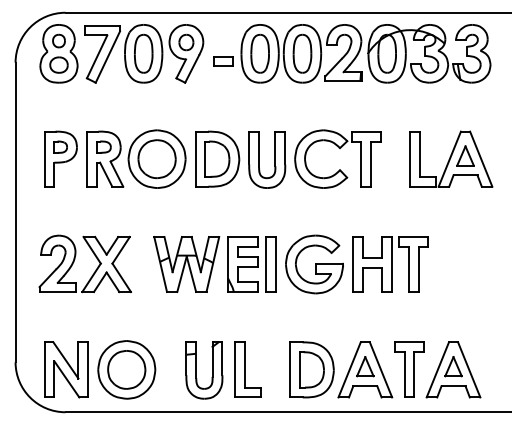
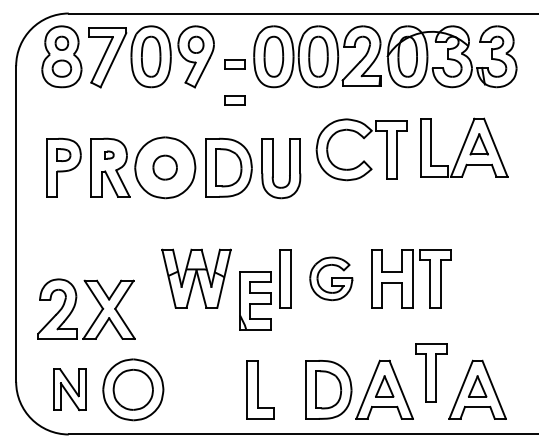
part: (222, 95) -> (234, 100), added
part: (104, 146) -> (109, 154), size x0.6
part: (340, 149) -> (364, 139), moved
part: (156, 158) -> (164, 167), size x0.6
part: (451, 158) -> (464, 147), moved
part: (75, 258) -> (76, 303), moved
part: (242, 264) -> (255, 300), moved
part: (314, 264) -> (331, 278), size x0.7
part: (66, 369) -> (69, 389), size x0.7
part: (409, 369) -> (431, 372), moved
part: (197, 370) -> (207, 390), removed

